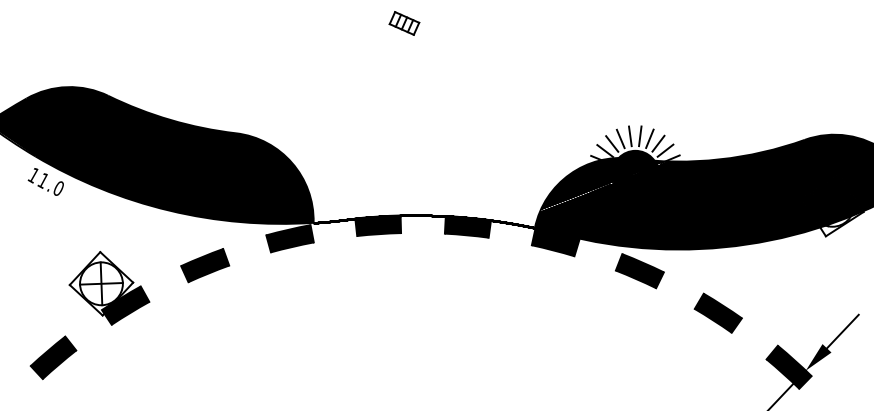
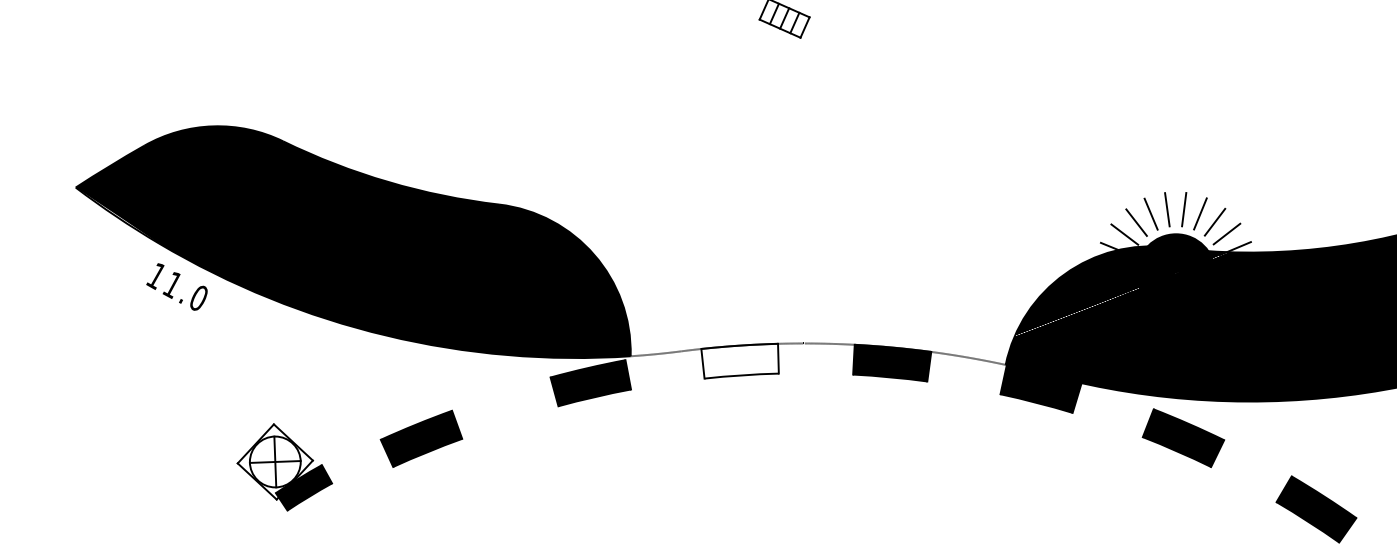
fill: (378, 225) -> (740, 360), removed
part: (205, 265) -> (422, 438), moved
part: (109, 288) -> (284, 467), size x0.7

